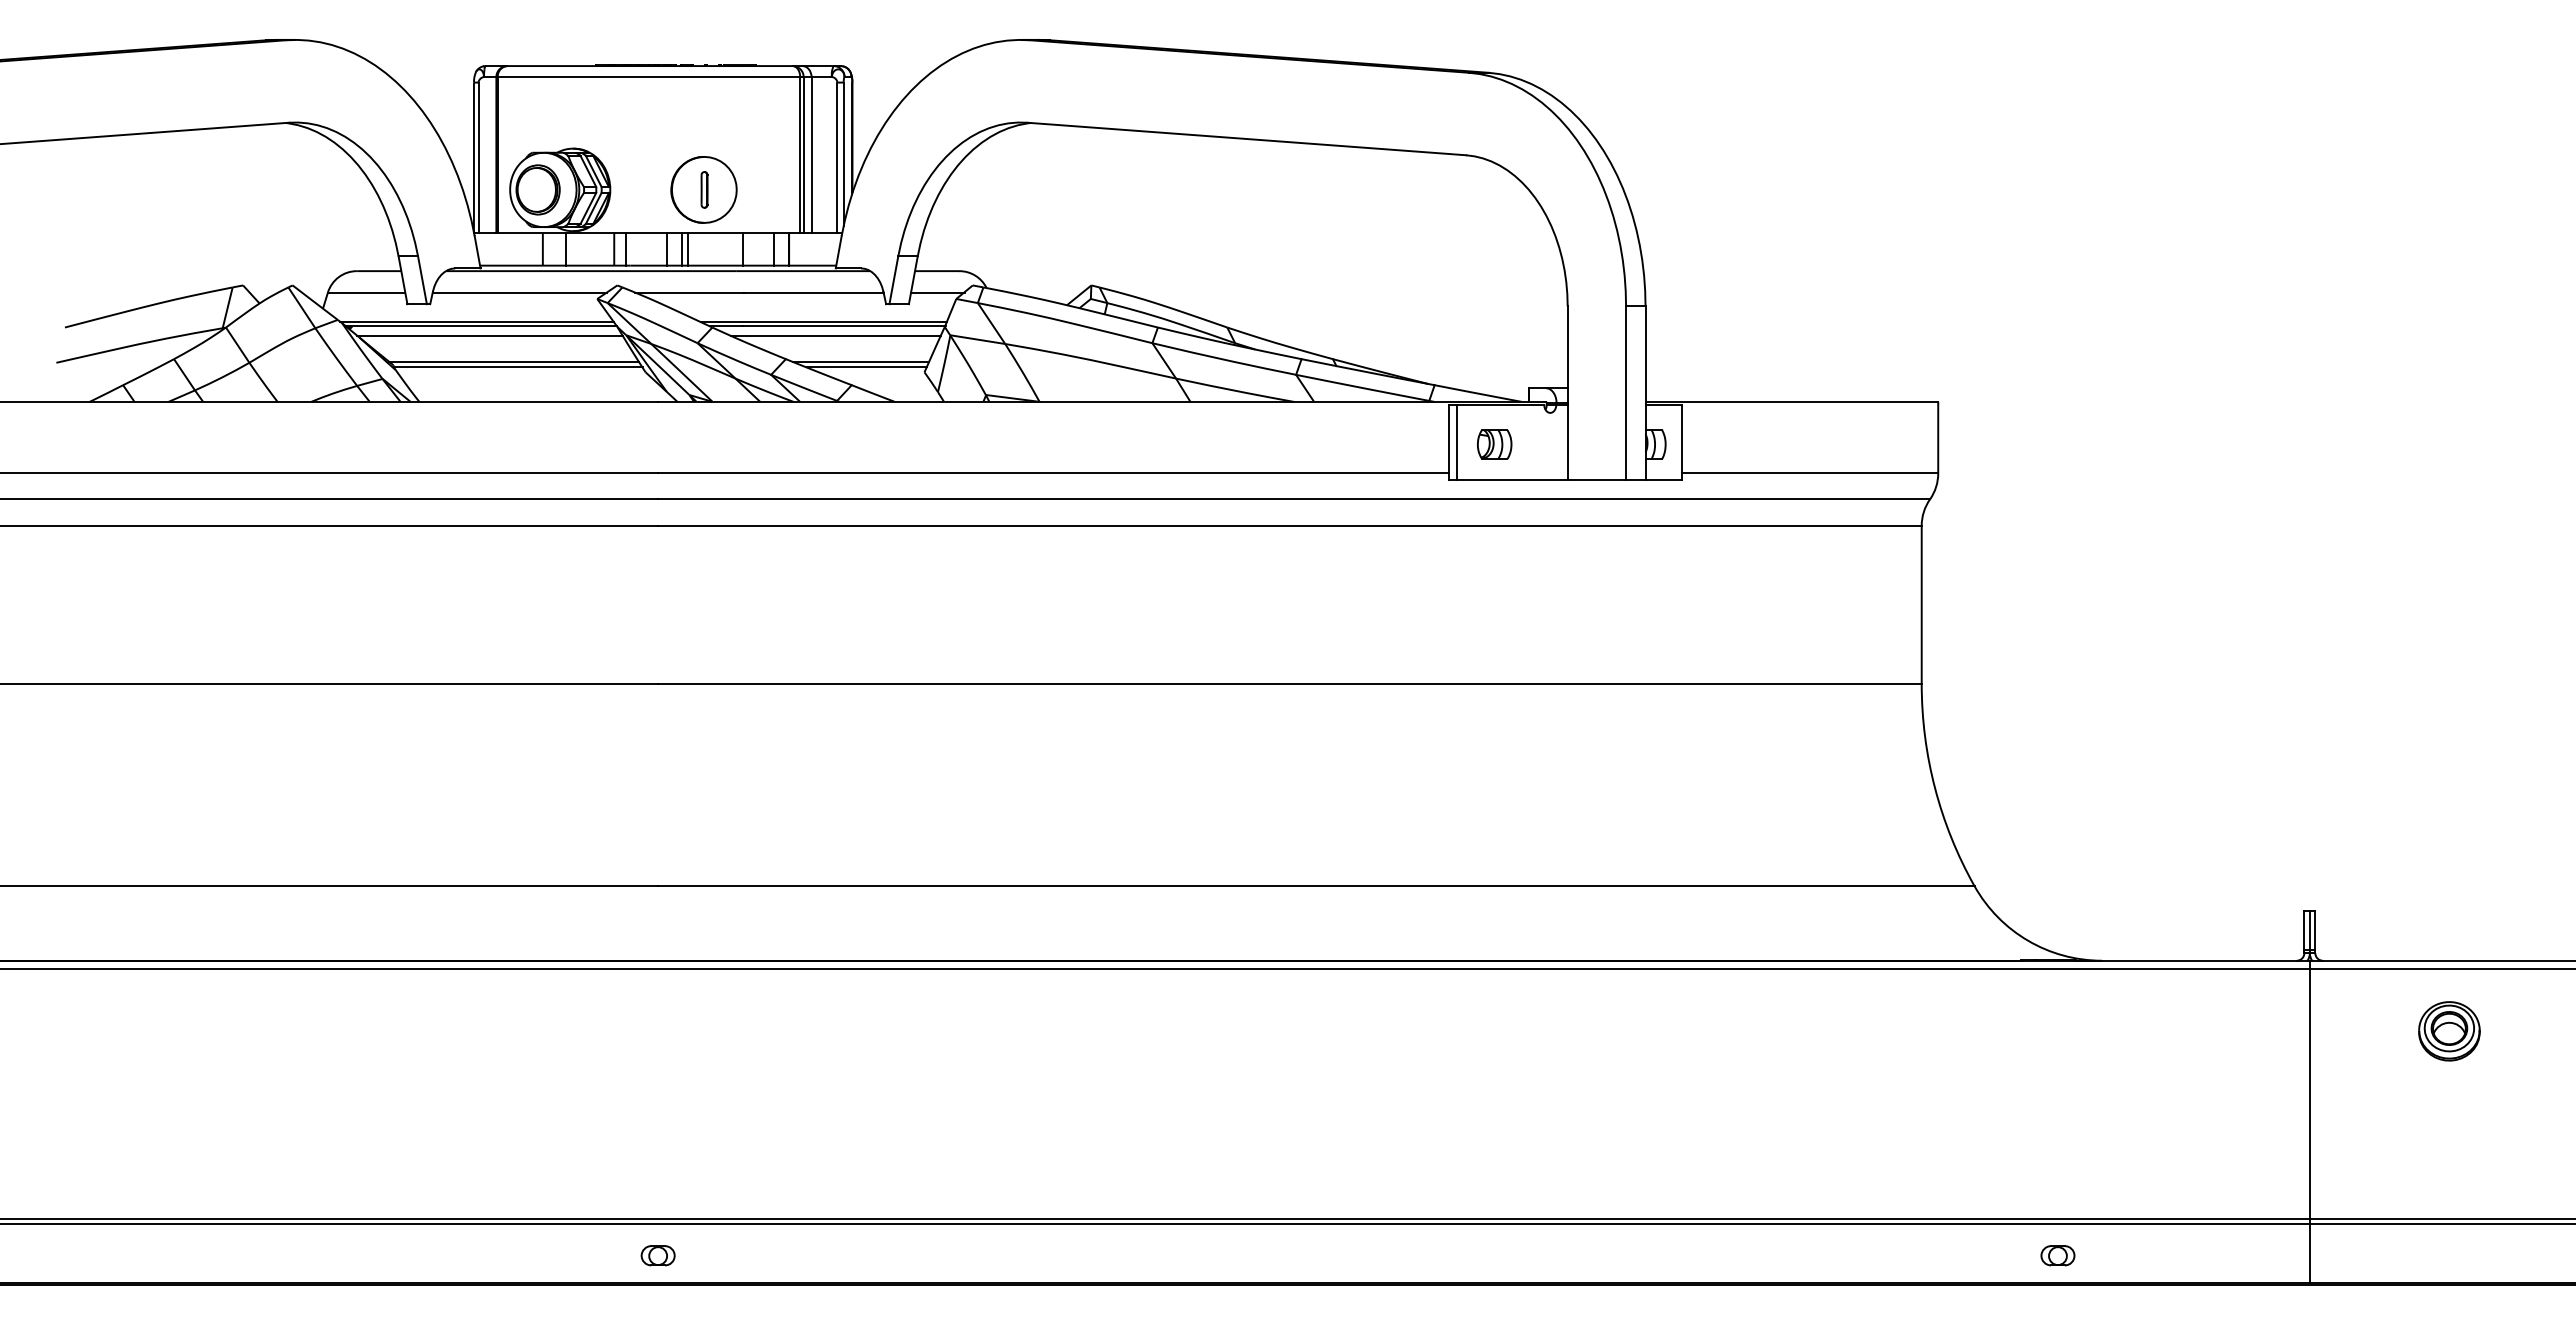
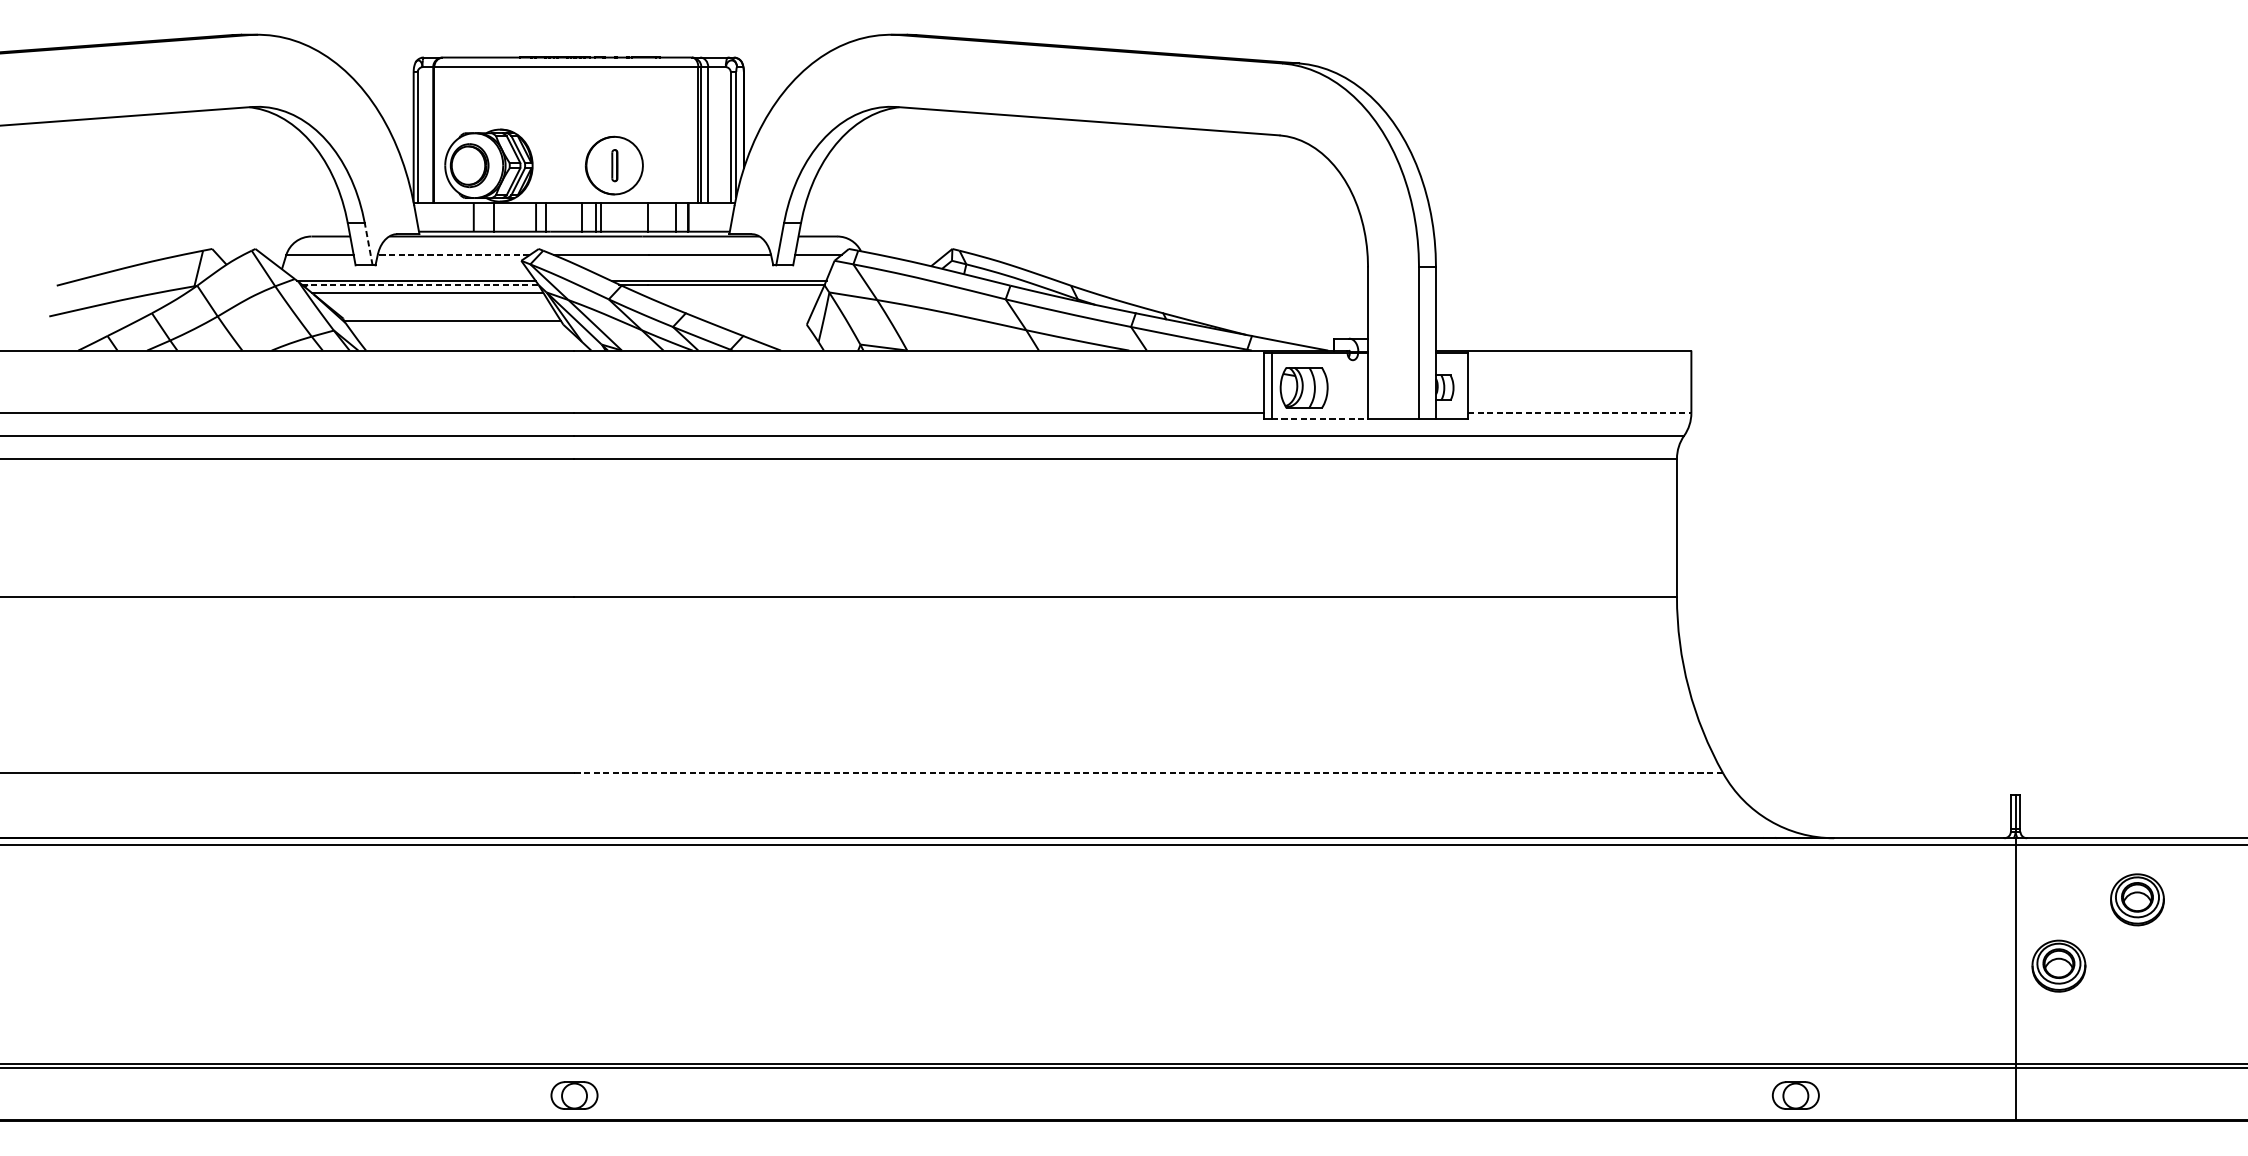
line: (422, 279) -> (368, 243), solid -> dashed
line: (519, 292) -> (453, 255), solid -> dashed
line: (481, 326) -> (420, 284), solid -> dashed
line: (835, 335) -> (729, 292), removed
line: (514, 361) -> (449, 315), removed
line: (861, 361) -> (751, 315), removed
line: (866, 367) -> (756, 320), removed
part: (1494, 444) -> (1304, 387), size x1.6
line: (1810, 473) -> (1579, 413), solid -> dashed
line: (1513, 480) -> (1320, 419), solid -> dashed
line: (1316, 886) -> (1148, 773), solid -> dashed
part: (2359, 1107) -> (2058, 966), added
part: (657, 1255) -> (573, 1095), size x1.6
part: (2057, 1255) -> (1795, 1095), size x1.6

